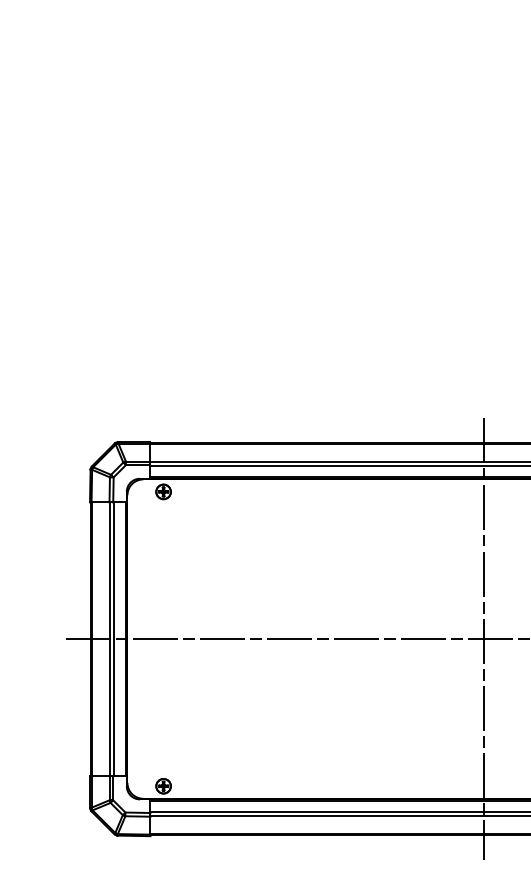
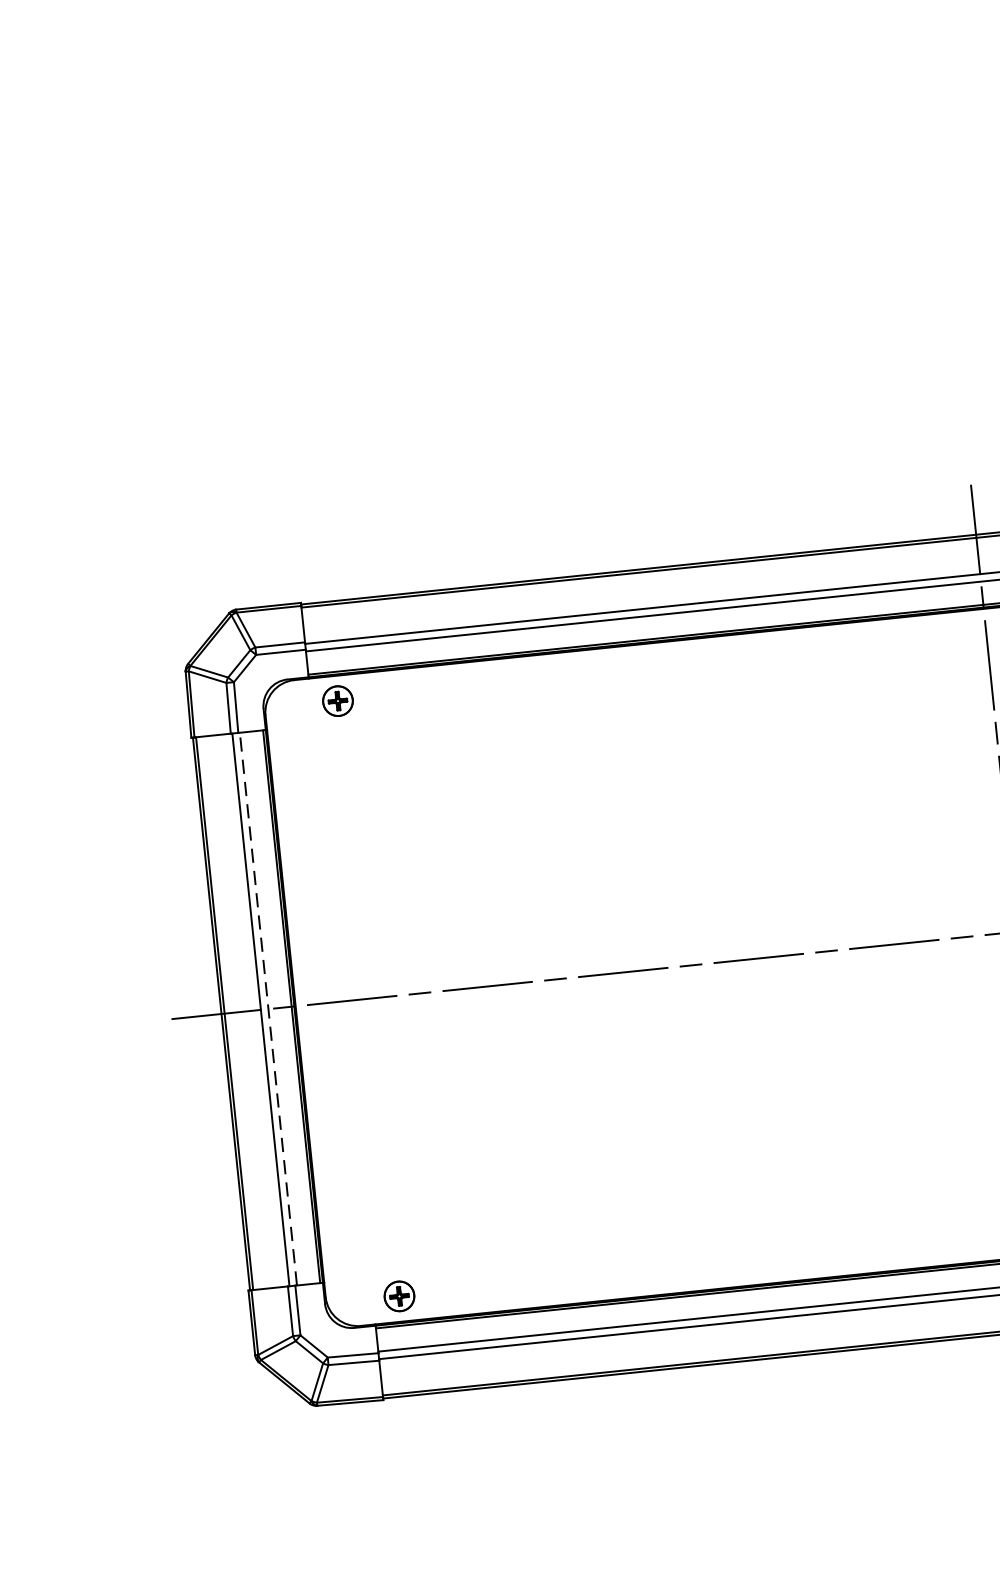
line: (114, 639) -> (269, 1009), solid -> dashed

